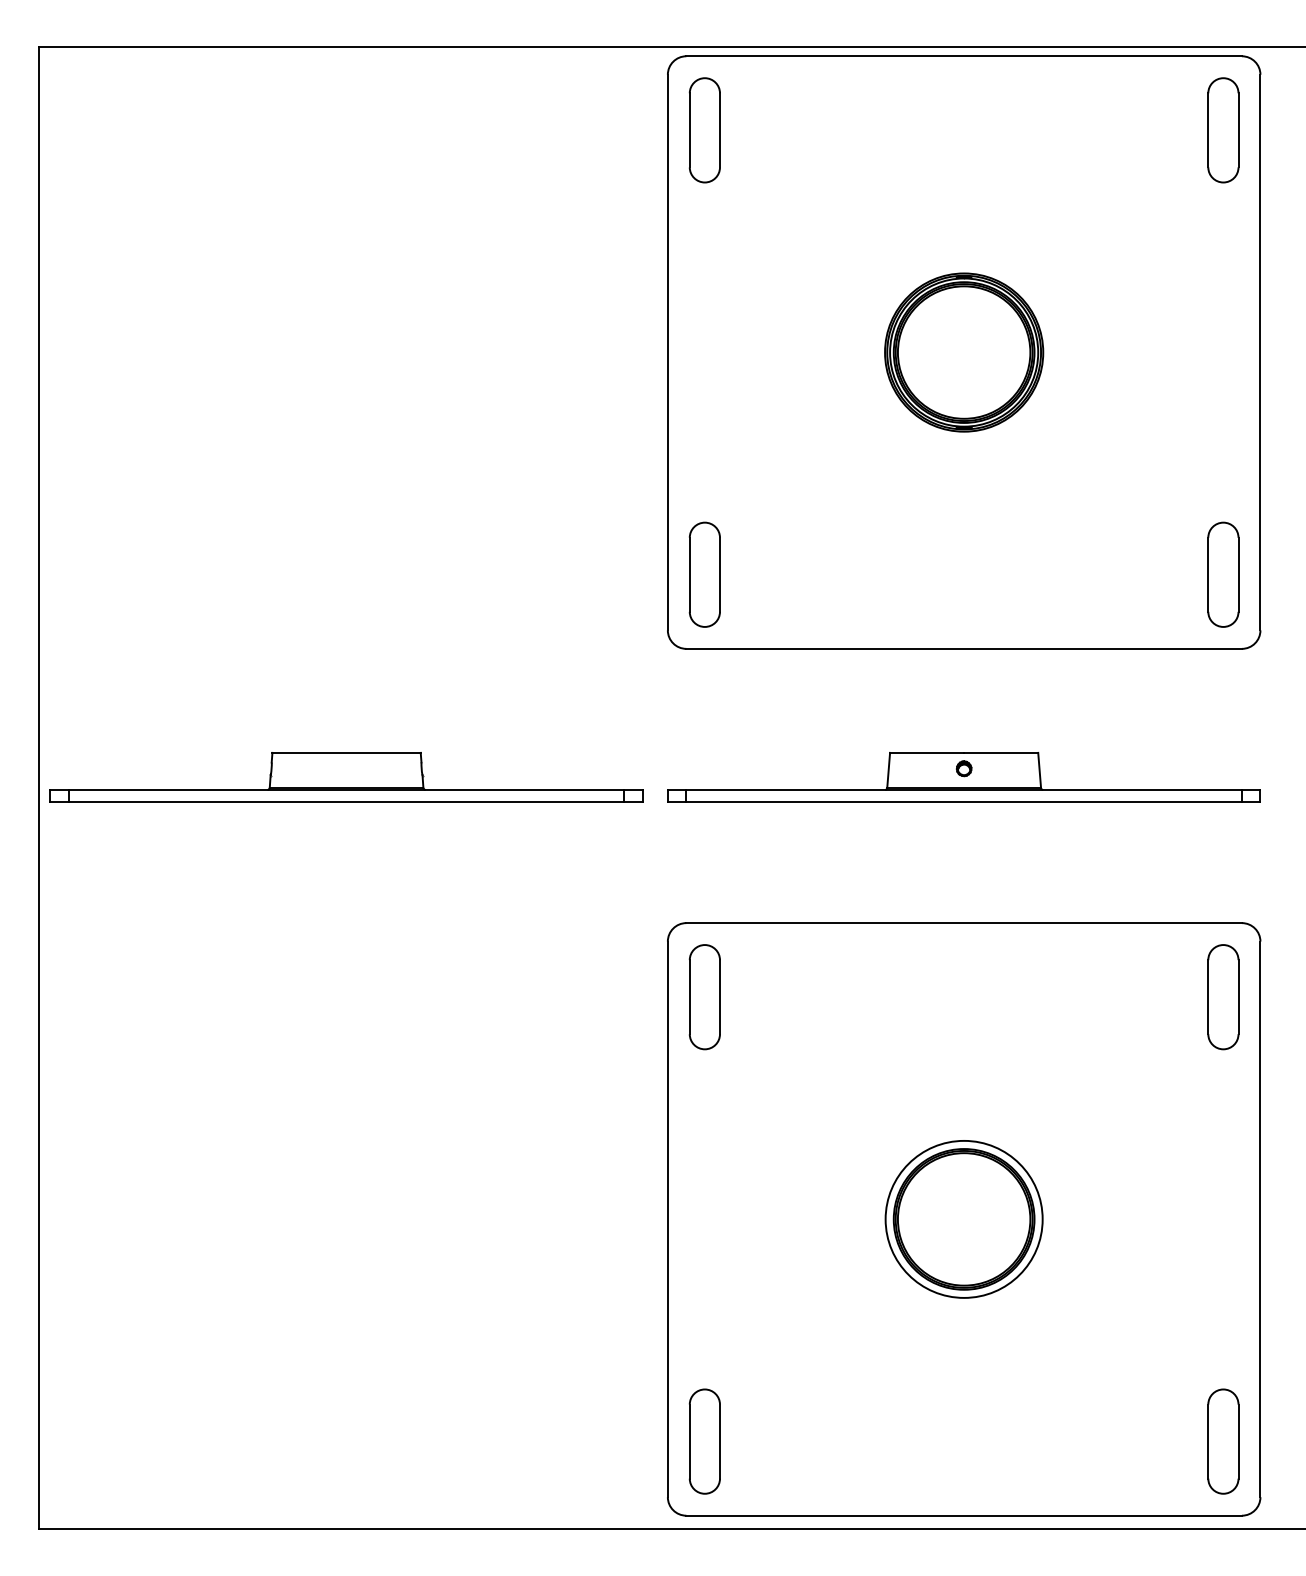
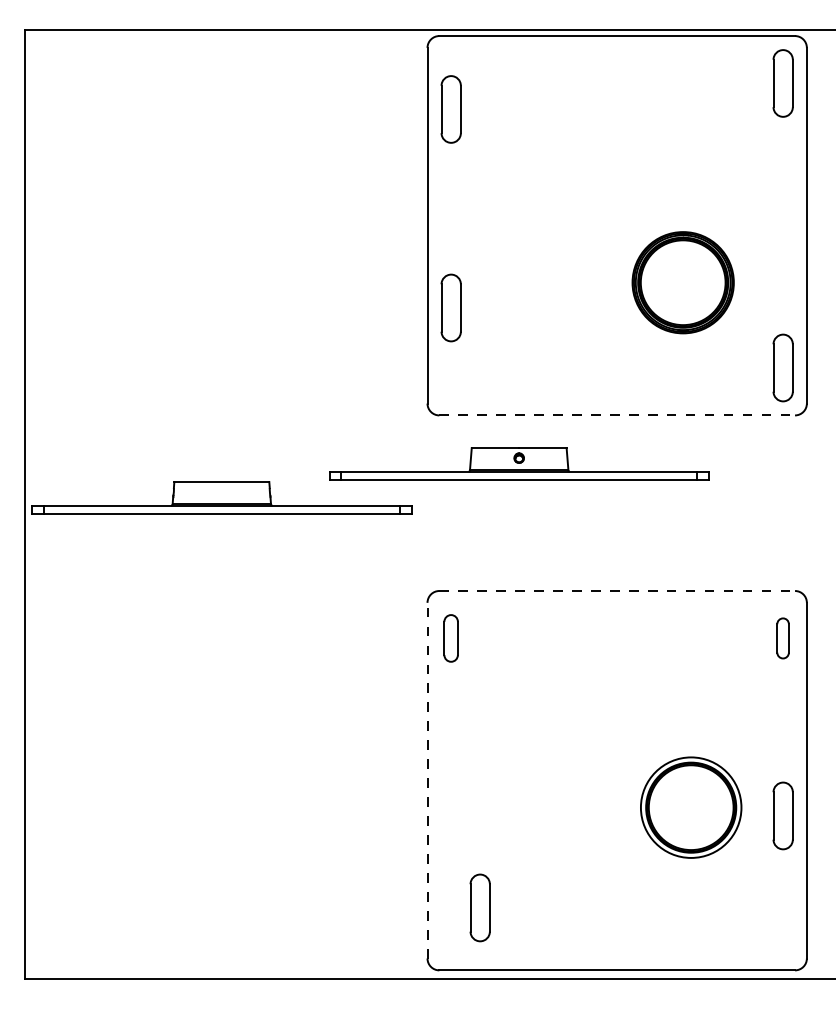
part: (703, 130) -> (450, 109), moved
part: (963, 352) -> (682, 282), moved
part: (703, 574) -> (450, 307), moved
line: (964, 648) -> (617, 415), solid -> dashed
part: (964, 777) -> (519, 463), moved
line: (964, 922) -> (617, 590), solid -> dashed
part: (703, 997) -> (450, 638), size x0.7
part: (1222, 997) -> (782, 638), size x0.6
line: (667, 1219) -> (427, 780), solid -> dashed
part: (964, 1219) -> (691, 807), moved
part: (703, 1440) -> (479, 907), moved
part: (1222, 1440) -> (782, 815), moved

